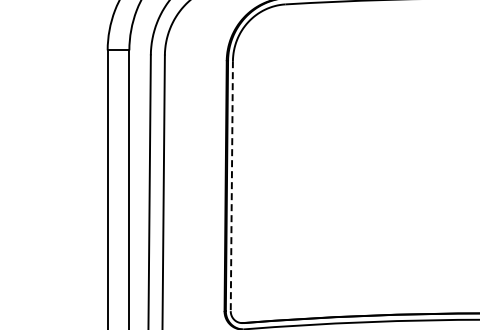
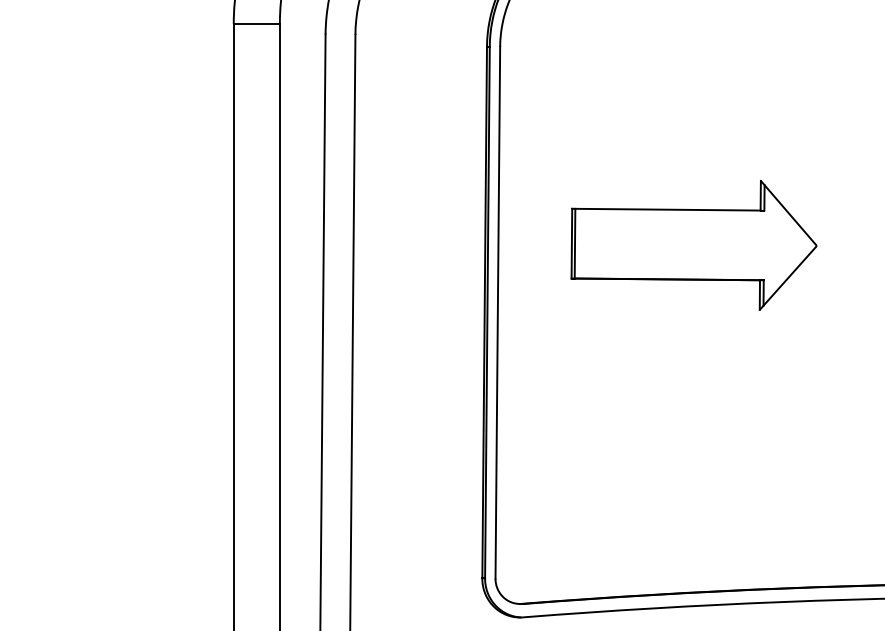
part: (323, 154) -> (692, 245), added
line: (231, 186) -> (497, 313), dashed -> solid

